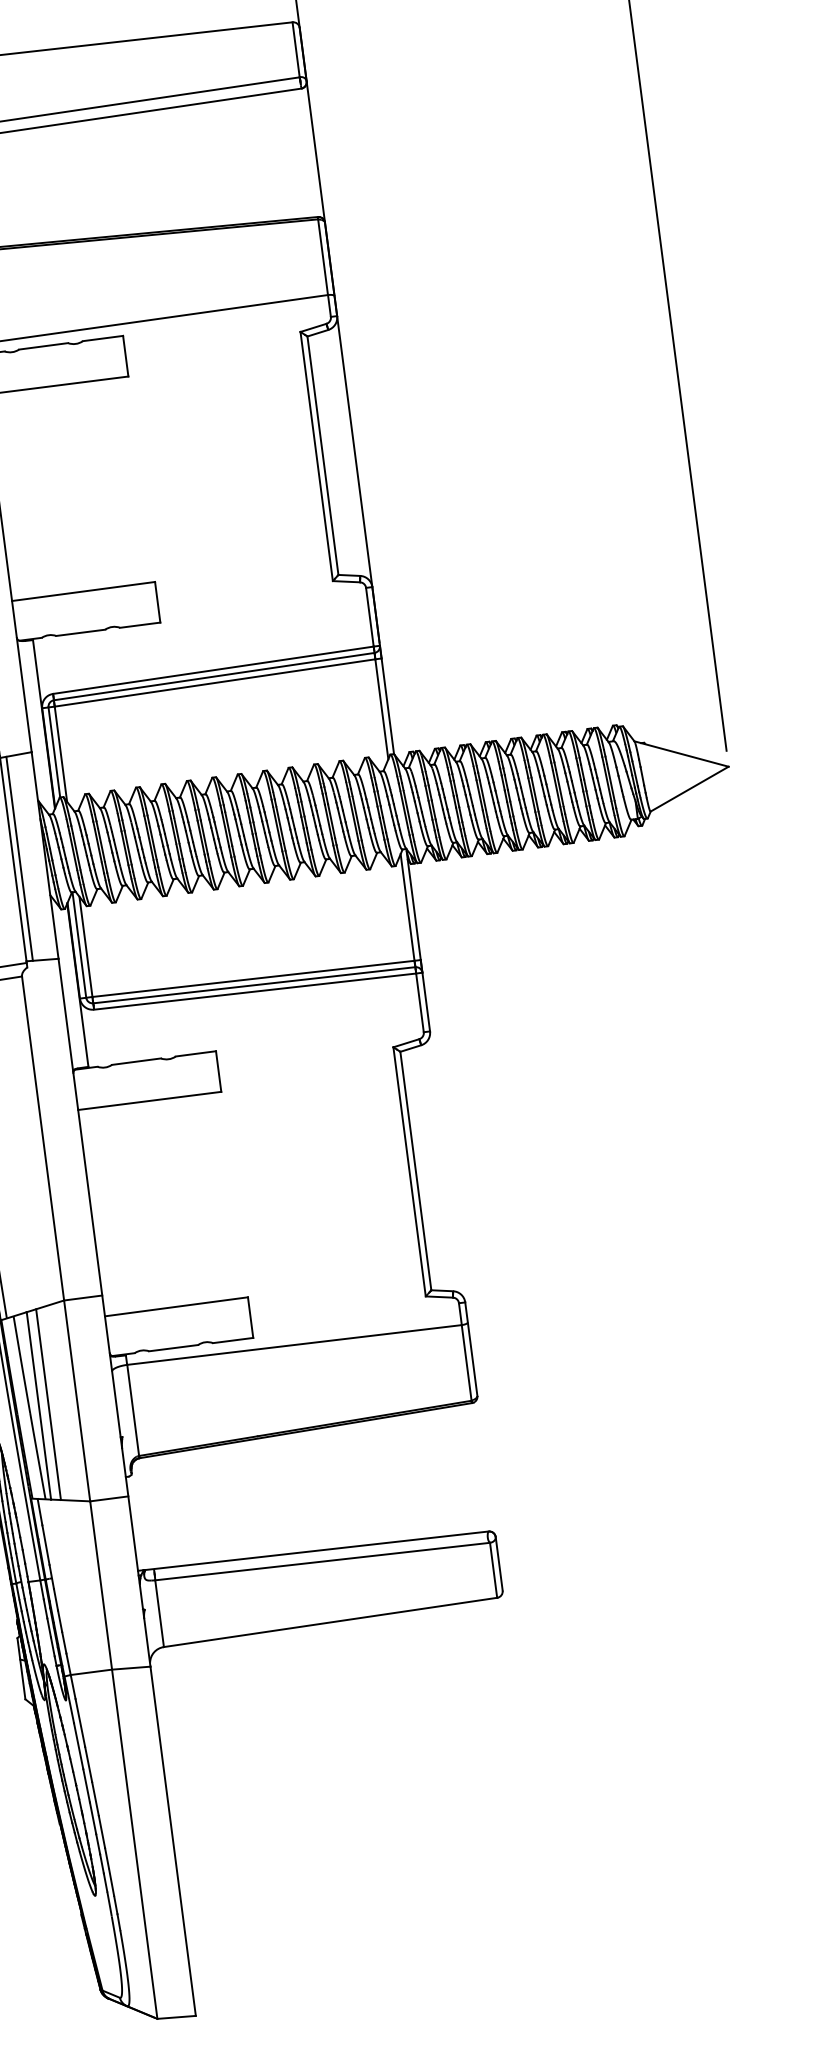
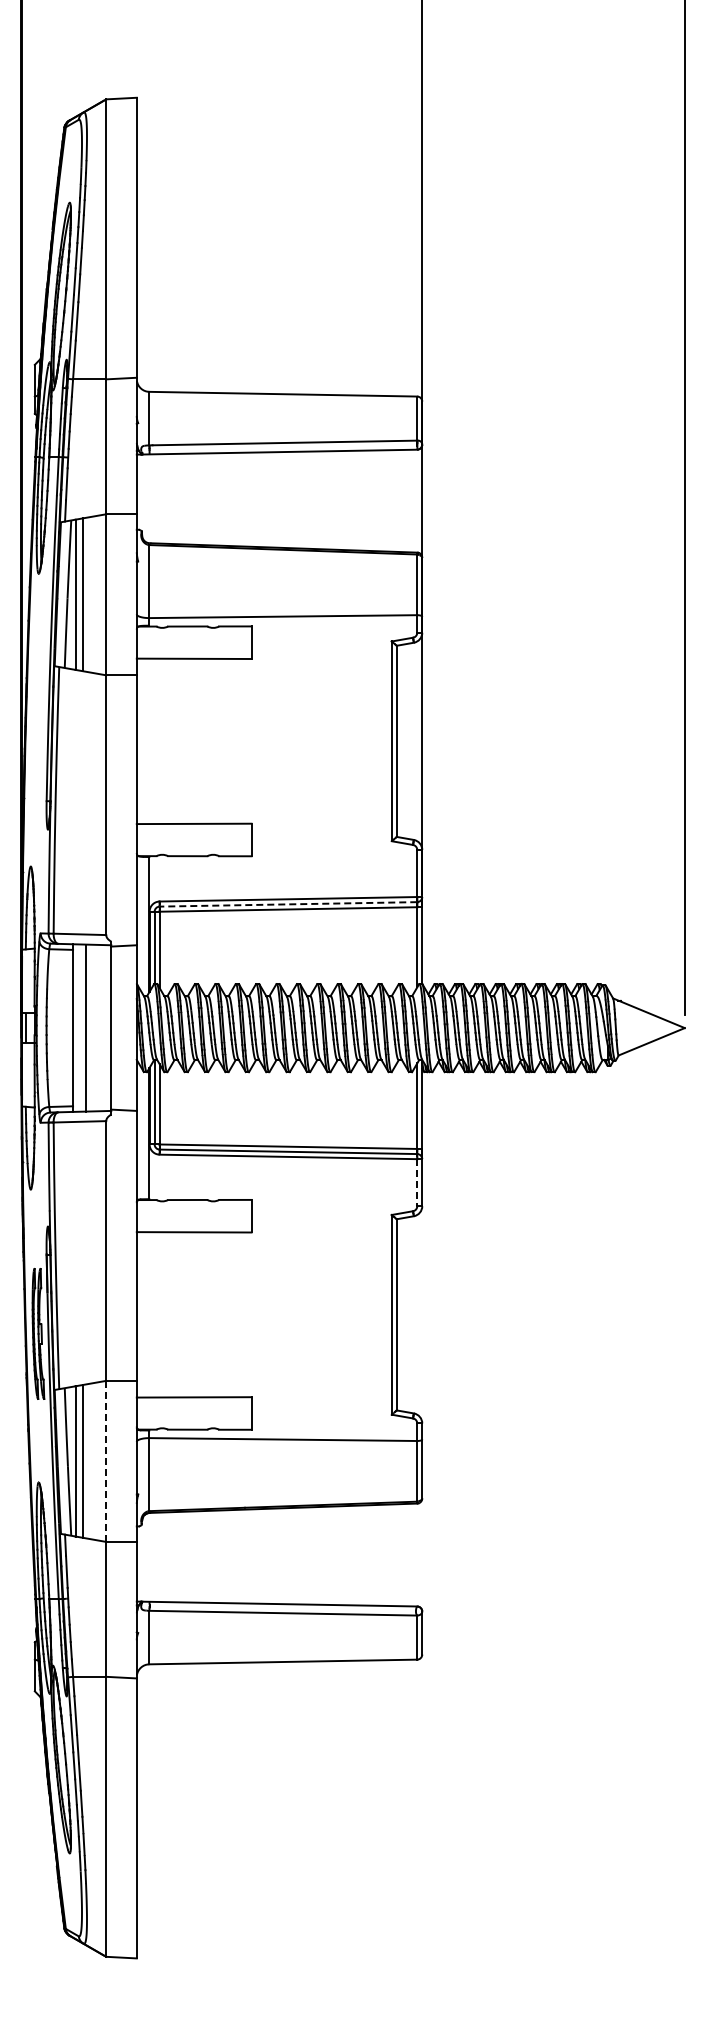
line: (214, 676) -> (288, 904), solid -> dashed
line: (19, 858) -> (116, 1027), removed
line: (420, 1002) -> (417, 1182), solid -> dashed
line: (77, 1401) -> (106, 1461), solid -> dashed

